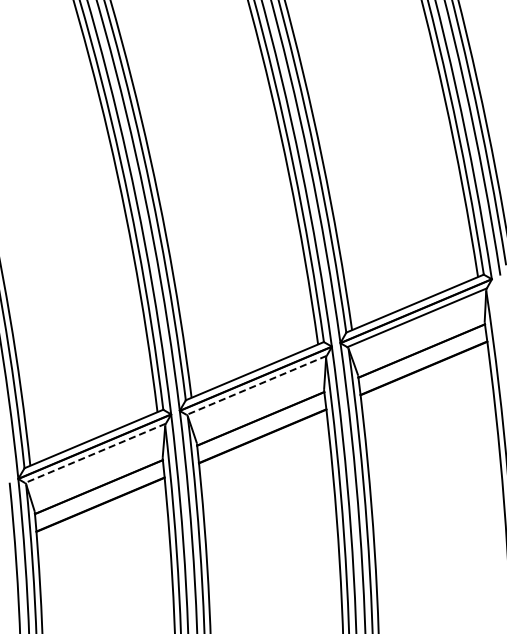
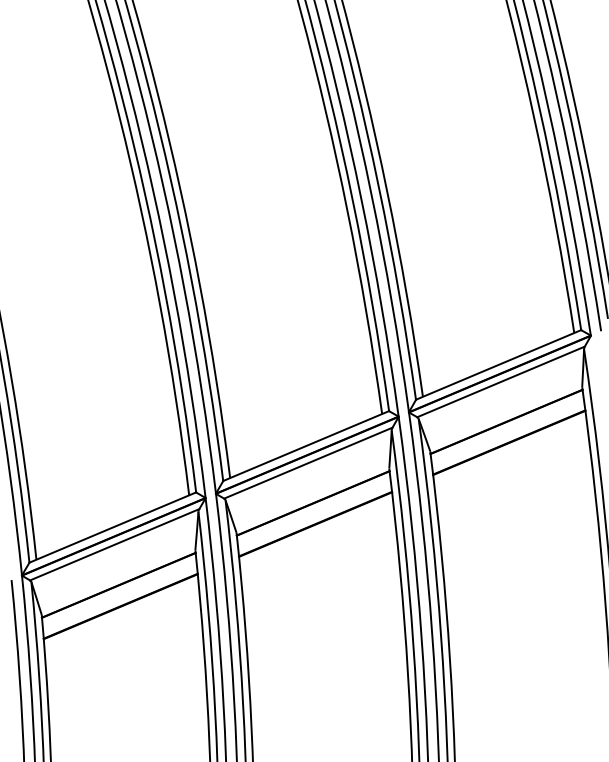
line: (256, 385) -> (308, 463), dashed -> solid
line: (95, 453) -> (114, 544), dashed -> solid

